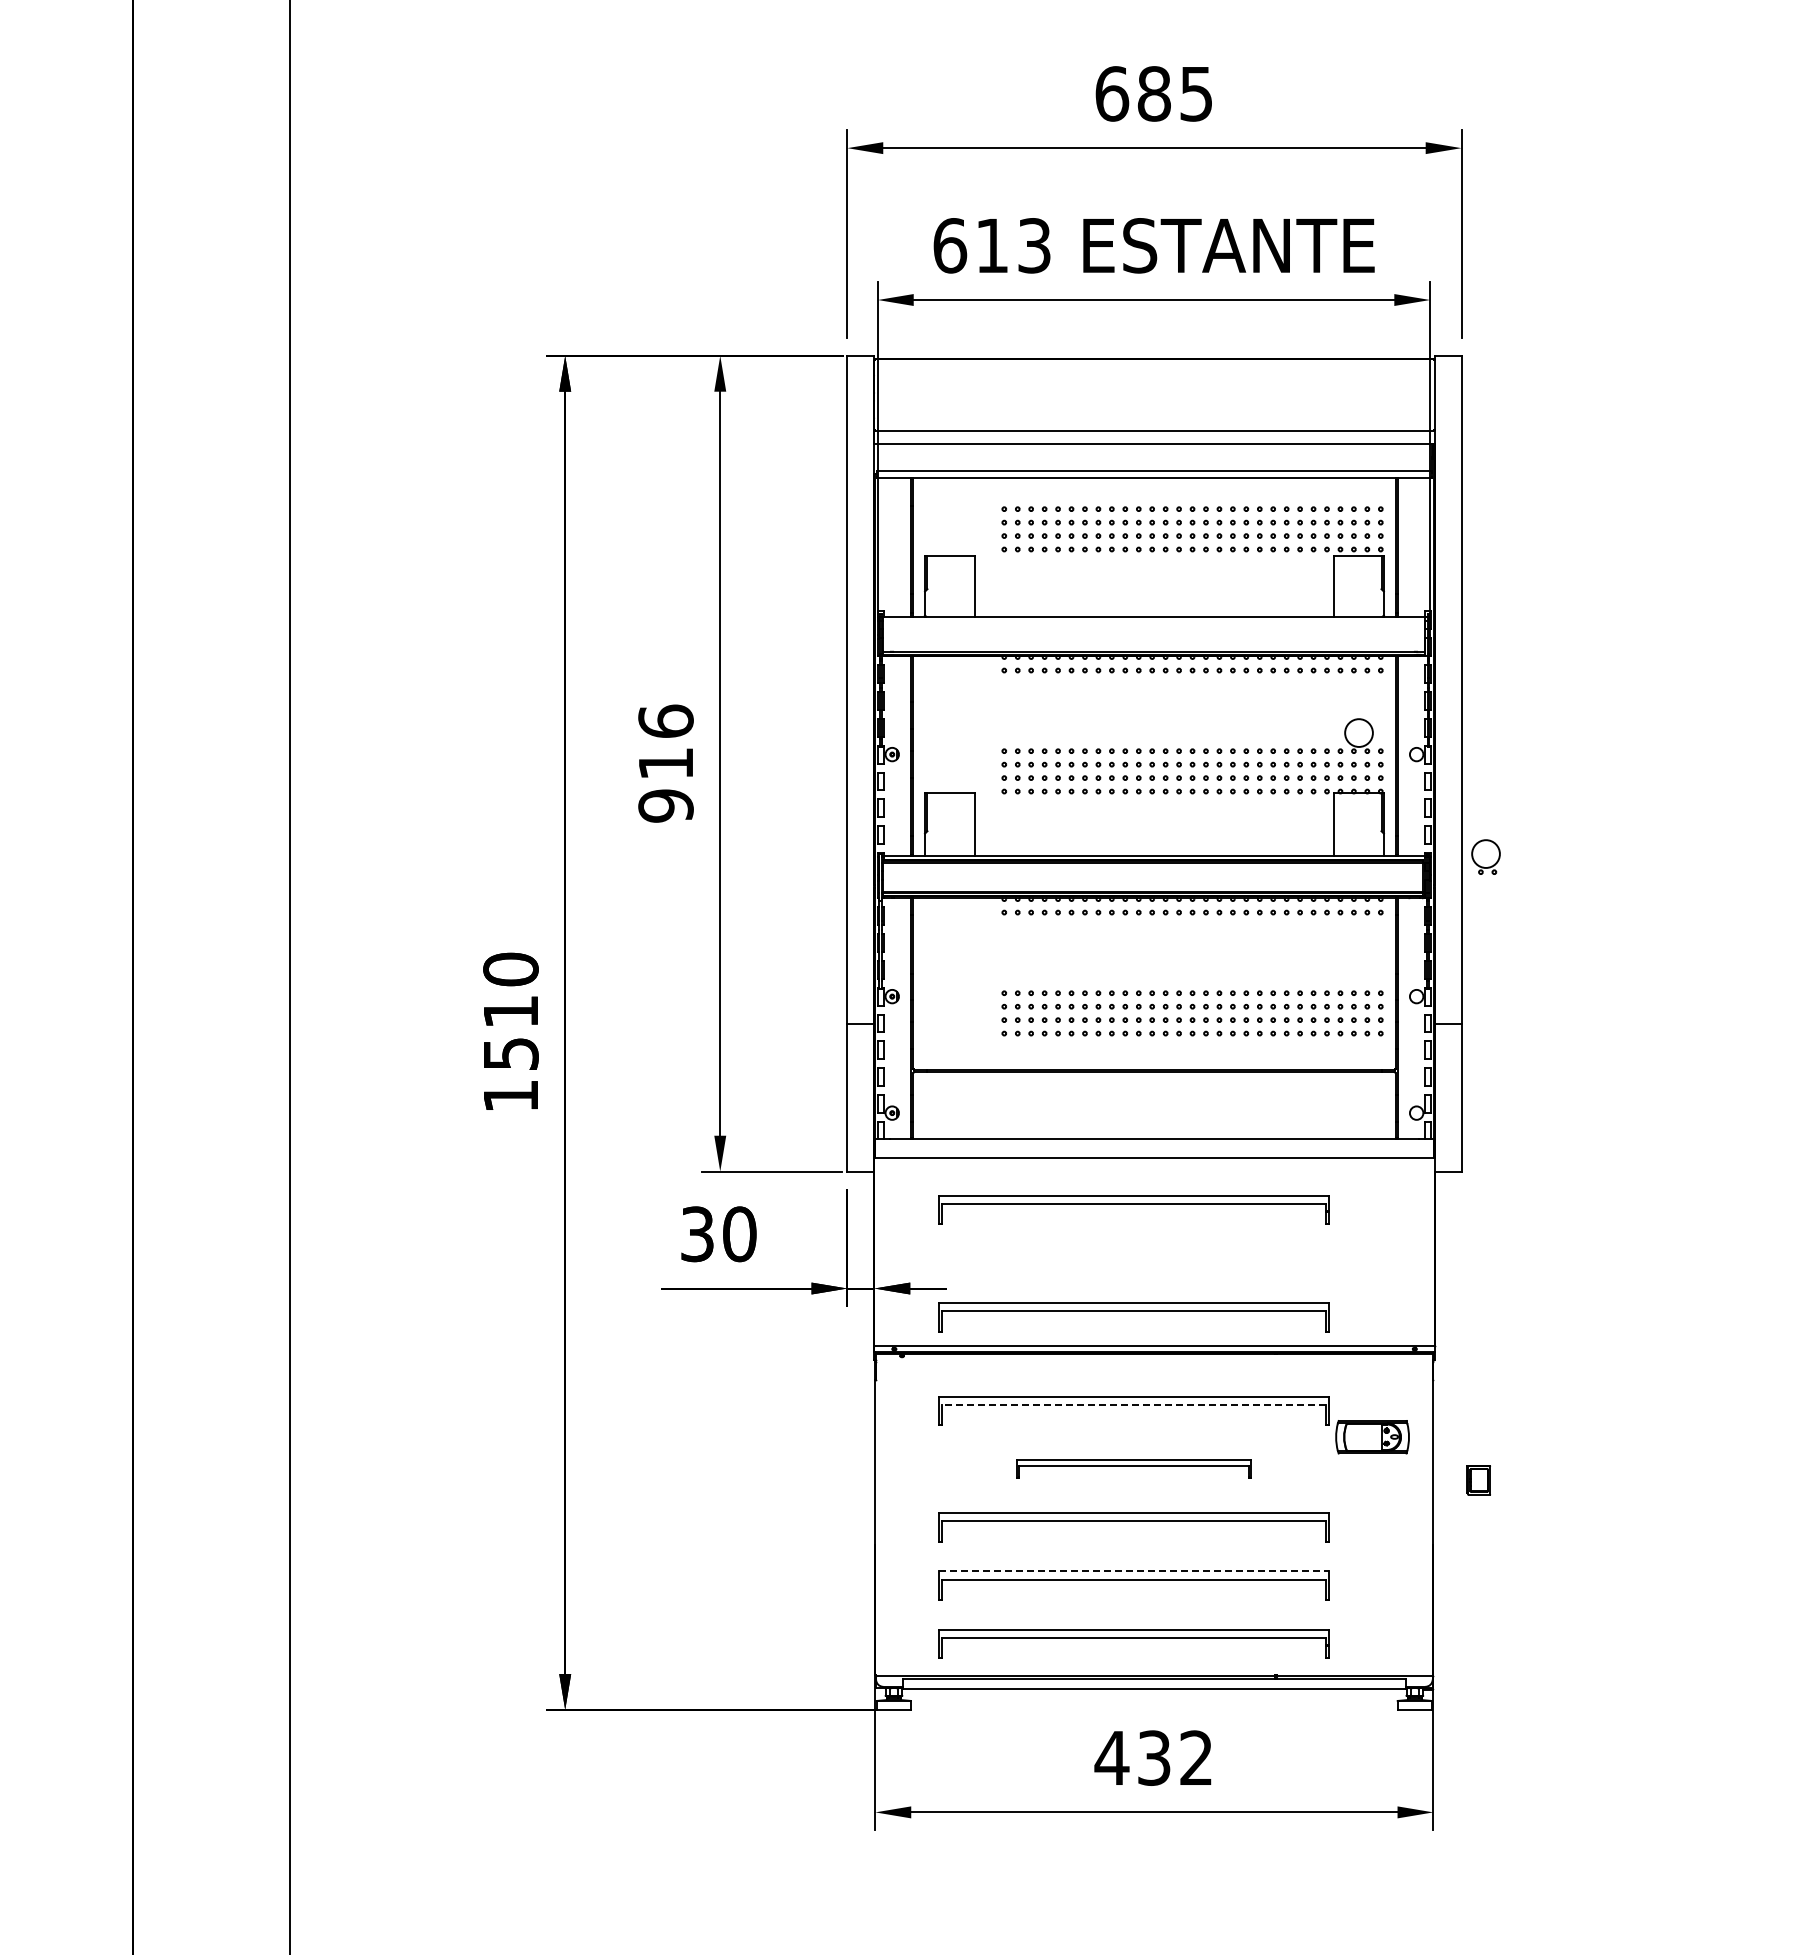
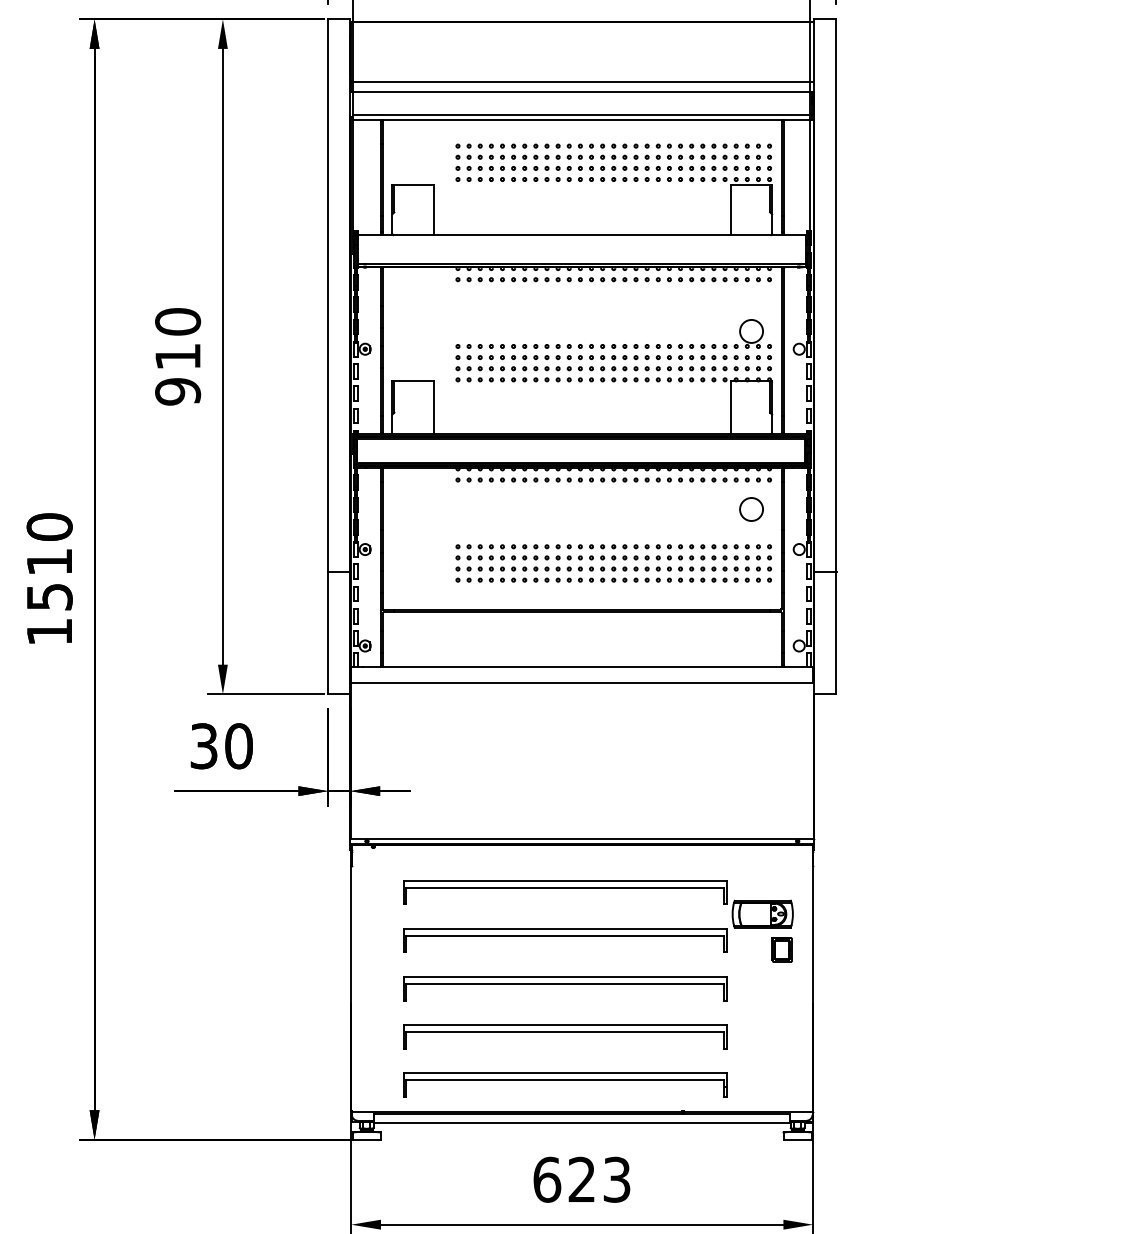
text: (665, 721) -> (177, 321), 916 -> 910
part: (1485, 856) -> (856, 433), removed
circle: (1358, 947) -> (751, 508), added
part: (1133, 1209) -> (564, 725), removed
part: (1133, 1317) -> (564, 815), removed
line: (1133, 1404) -> (564, 887), dashed -> solid
part: (1133, 1468) -> (564, 940), size x1.67
part: (1478, 1480) -> (781, 950), moved
line: (1134, 1571) -> (565, 1025), dashed -> solid
text: (1153, 1757) -> (581, 1179), 432 -> 623

